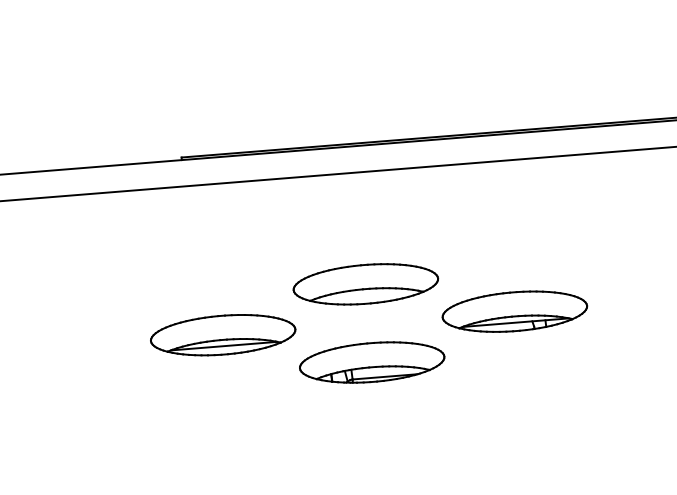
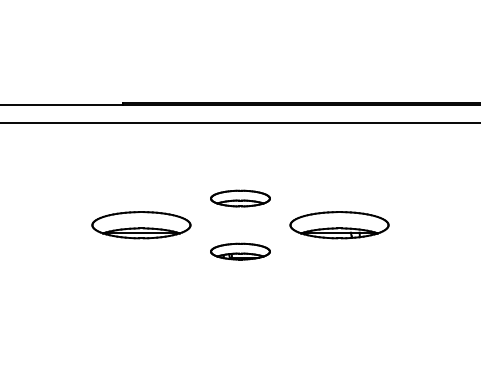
part: (365, 284) -> (240, 198), size x0.6
part: (372, 362) -> (240, 251), size x0.6

